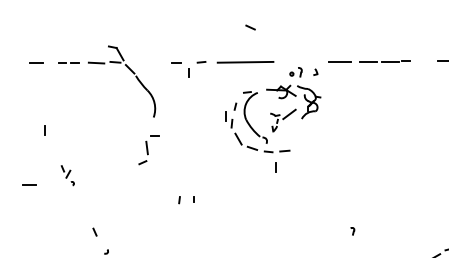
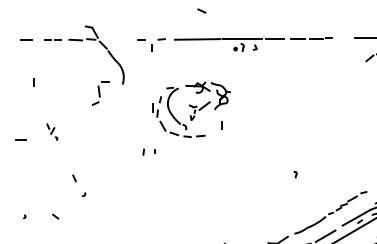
line: (300, 62) -> (242, 39), added
part: (273, 118) -> (191, 109), moved
line: (44, 130) -> (33, 82), moved
part: (148, 150) -> (100, 93), moved
part: (352, 231) -> (295, 174), moved

